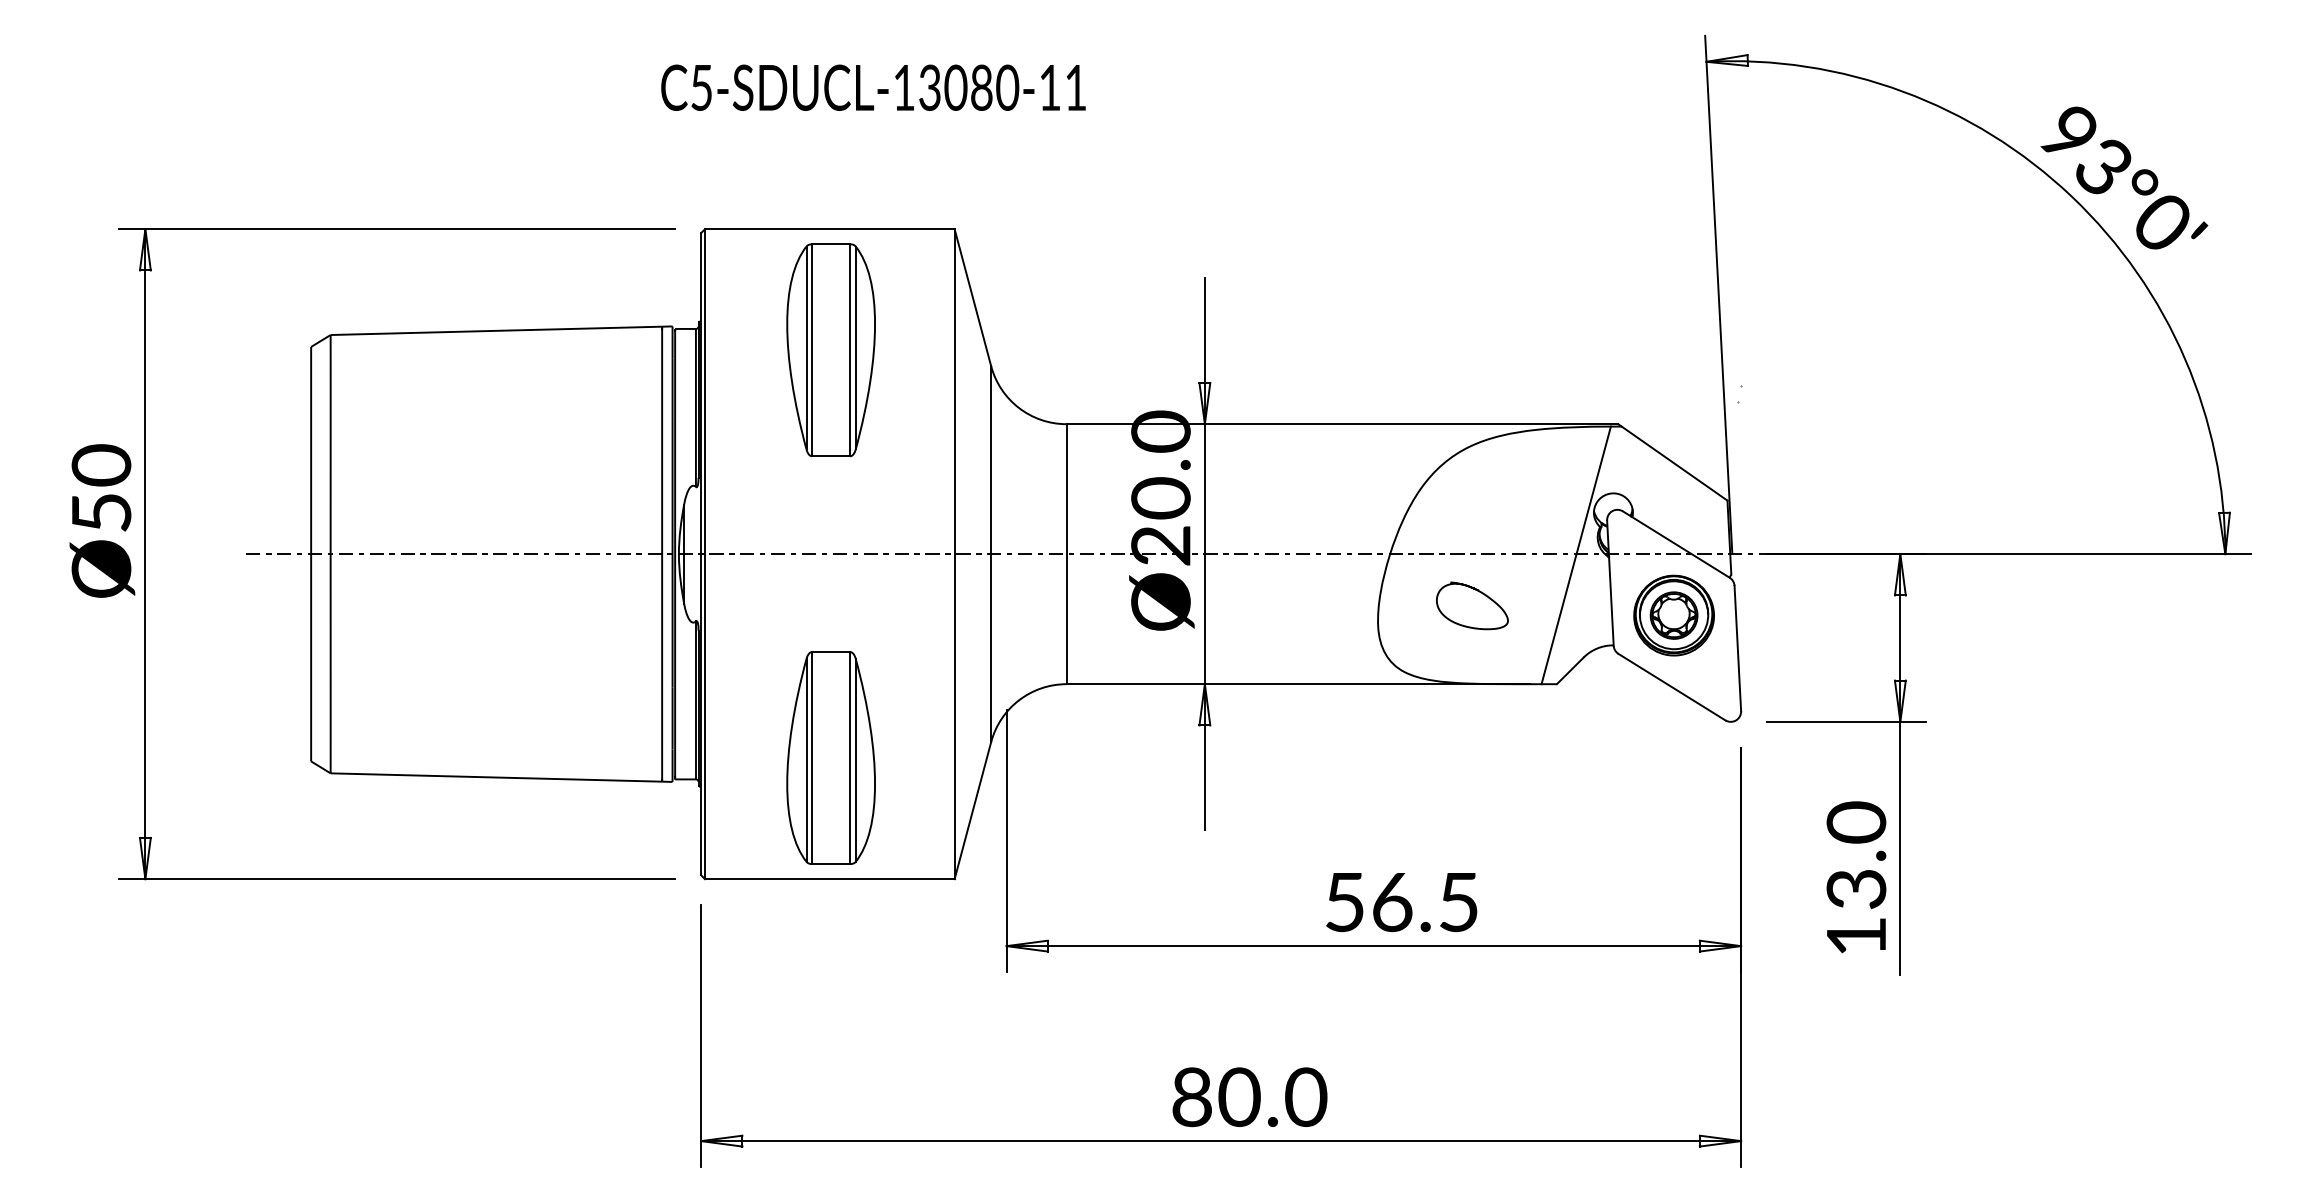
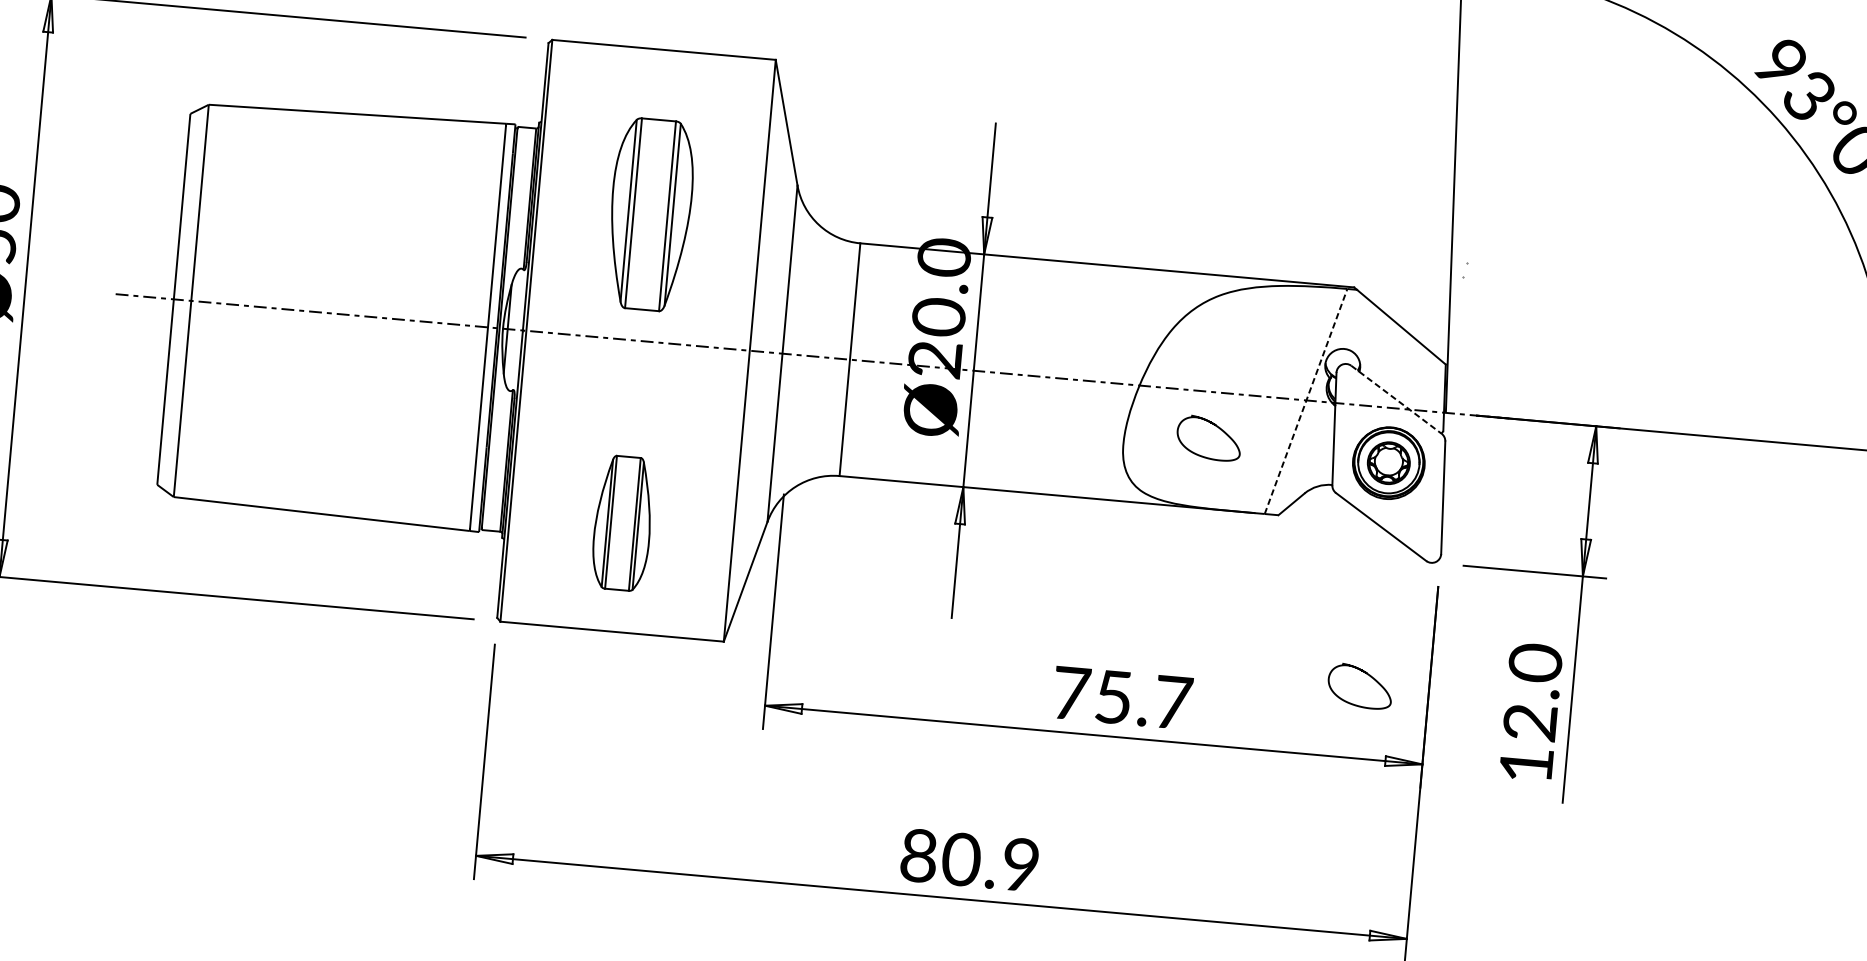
part: (830, 350) -> (649, 214), moved
line: (1676, 544) -> (1396, 399), solid -> dashed
line: (1576, 554) -> (1306, 400), solid -> dashed
part: (830, 757) -> (622, 522), size x0.7
curve: (1671, 852) -> (1367, 675), added
text: (1856, 889) -> (1530, 722), 13.0 -> 12.0
text: (1402, 902) -> (1122, 698), 56.5 -> 75.7
text: (1306, 1097) -> (1021, 865), 80.0 -> 80.9

